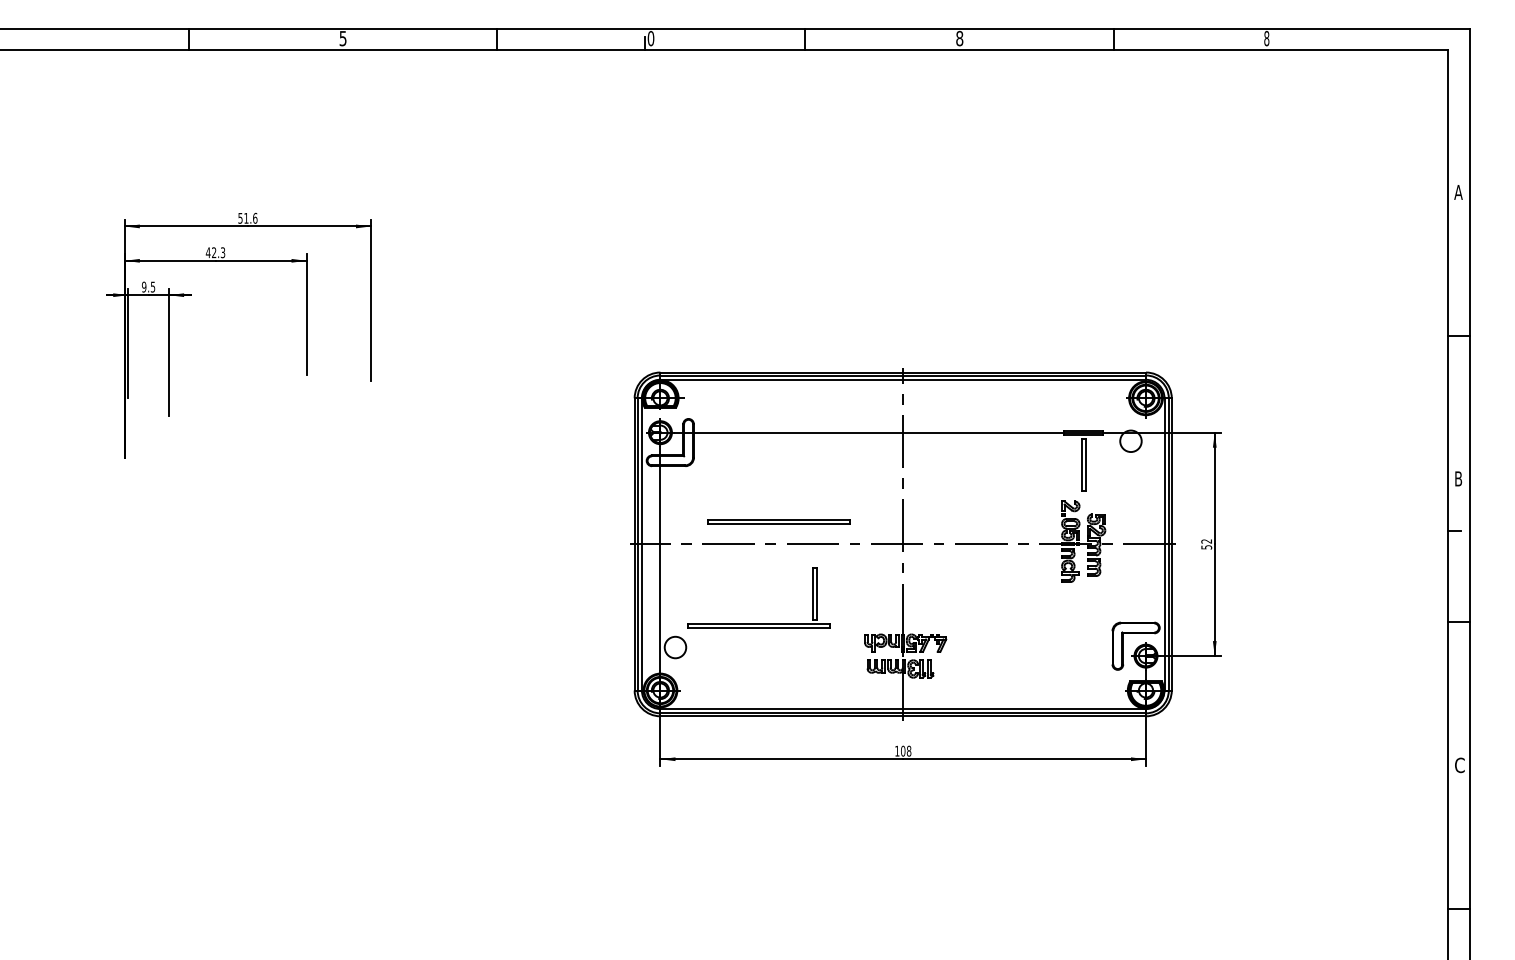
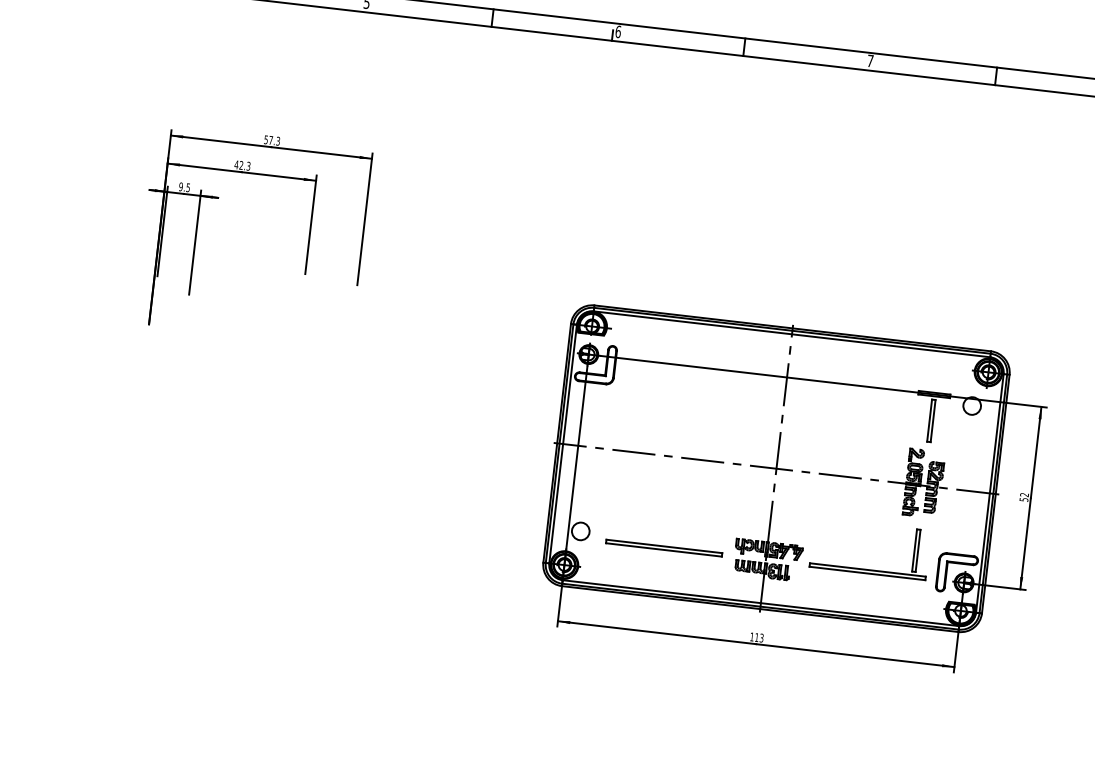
text: (650, 38) -> (617, 31), 0 -> 6
text: (959, 38) -> (870, 60), 8 -> 7
text: (250, 217) -> (274, 140), 51.6 -> 57.3
part: (778, 521) -> (664, 547), moved
part: (758, 623) -> (867, 569), moved
text: (906, 750) -> (759, 637), 108 -> 113

